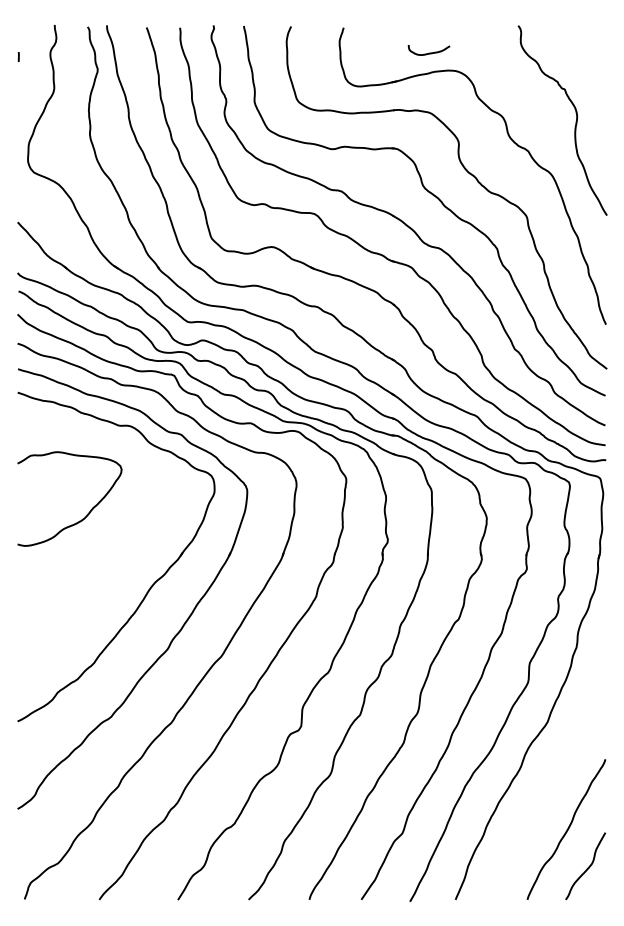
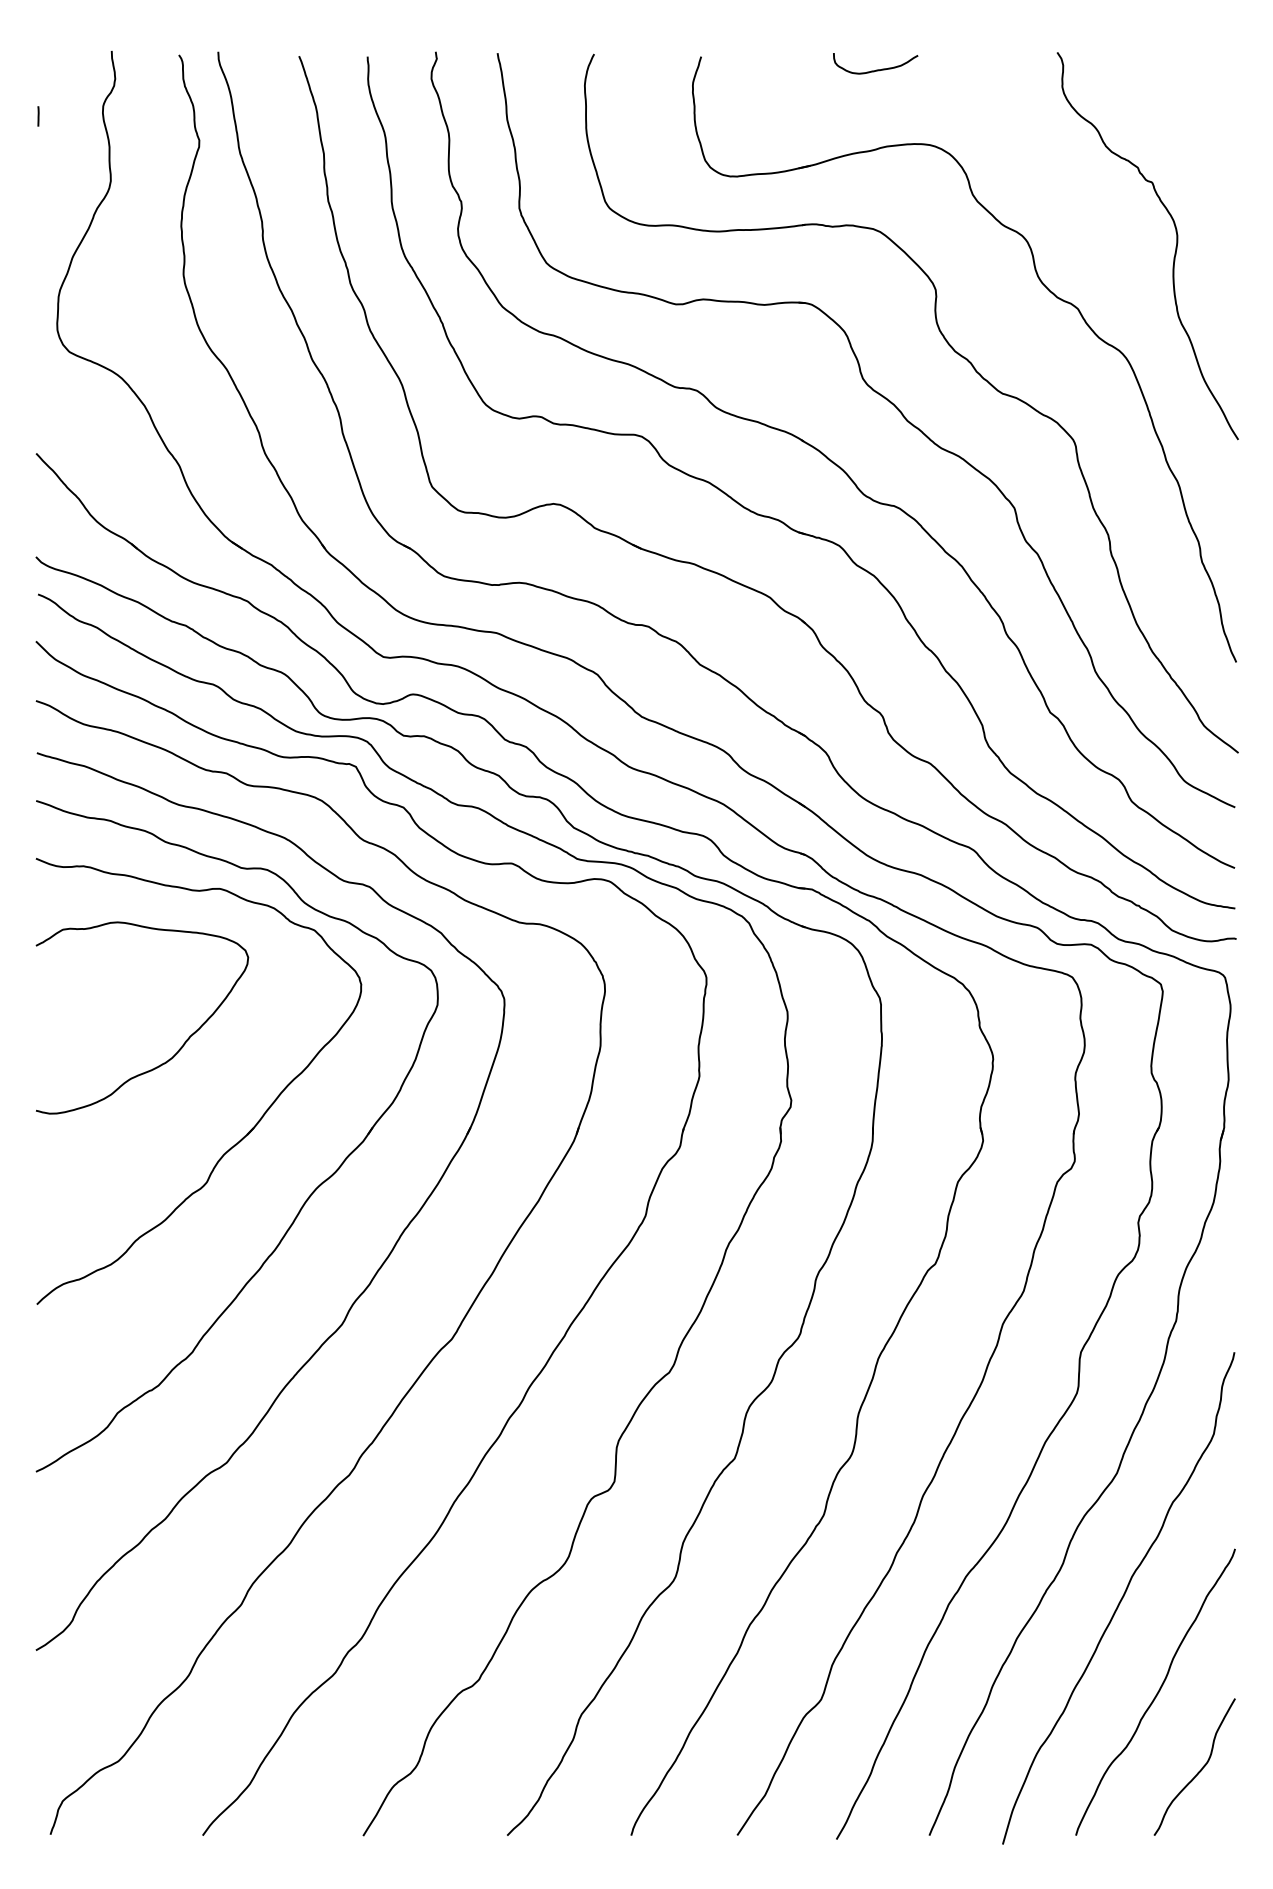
curve: (429, 52) -> (876, 68), moved
part: (125, 549) -> (256, 1120), added
curve: (548, 784) -> (1118, 1600), added

